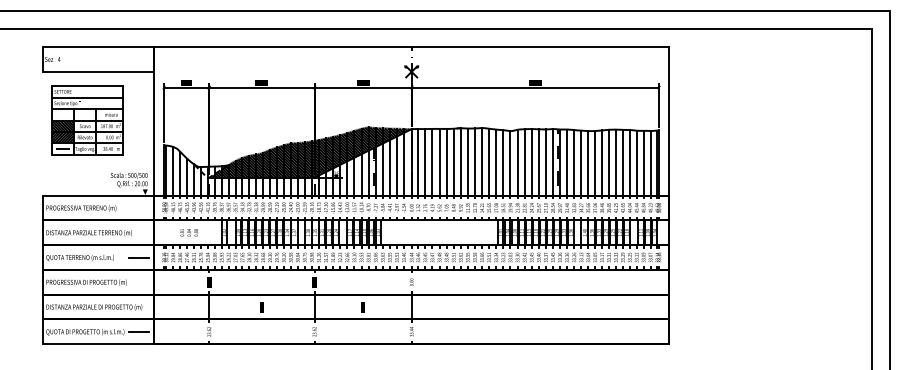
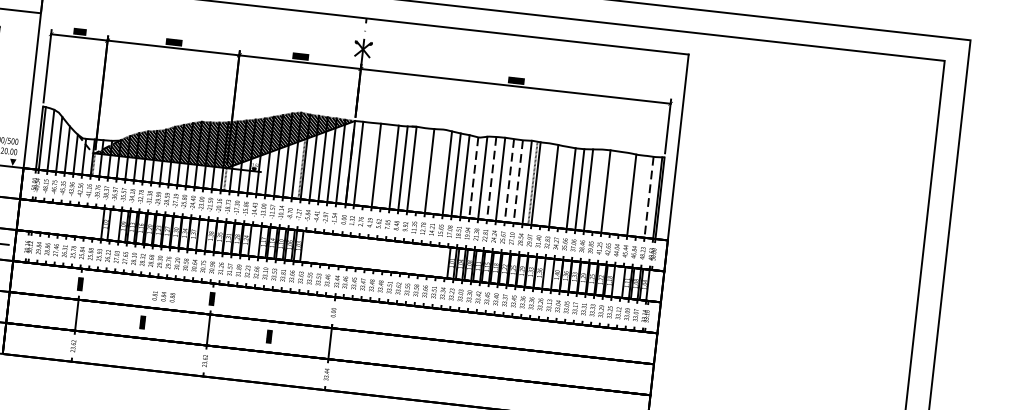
line: (439, 161) -> (385, 165), removed
line: (467, 161) -> (420, 169), removed
line: (482, 161) -> (439, 171), removed
line: (425, 162) -> (367, 164), removed
line: (524, 162) -> (491, 178), solid -> dashed
line: (538, 162) -> (509, 180), solid -> dashed
line: (567, 162) -> (545, 184), removed
line: (581, 162) -> (562, 186), removed
line: (609, 162) -> (597, 190), removed
line: (622, 162) -> (614, 192), removed
line: (629, 162) -> (622, 193), removed
line: (643, 162) -> (640, 195), removed
line: (510, 163) -> (473, 177), solid -> dashed
line: (545, 163) -> (517, 182), solid -> dashed
line: (650, 163) -> (648, 197), solid -> dashed
text: (188, 232) -> (162, 296), moved

